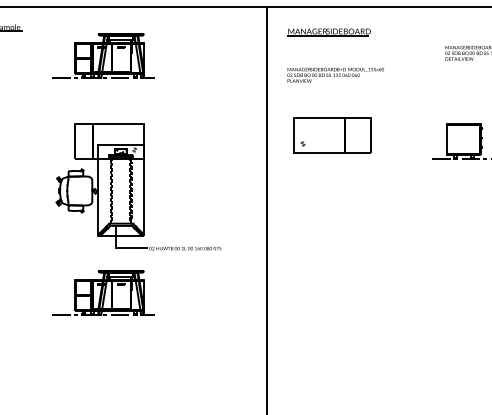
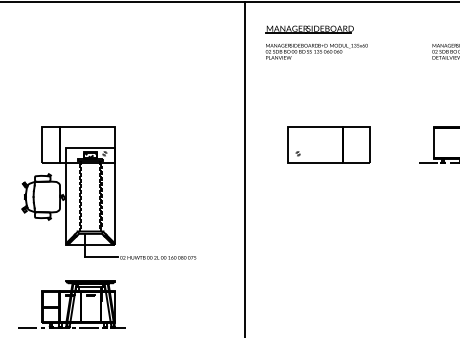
part: (103, 55) -> (71, 54), removed
text: (335, 74) -> (316, 50), moved
part: (332, 135) -> (329, 144), moved

